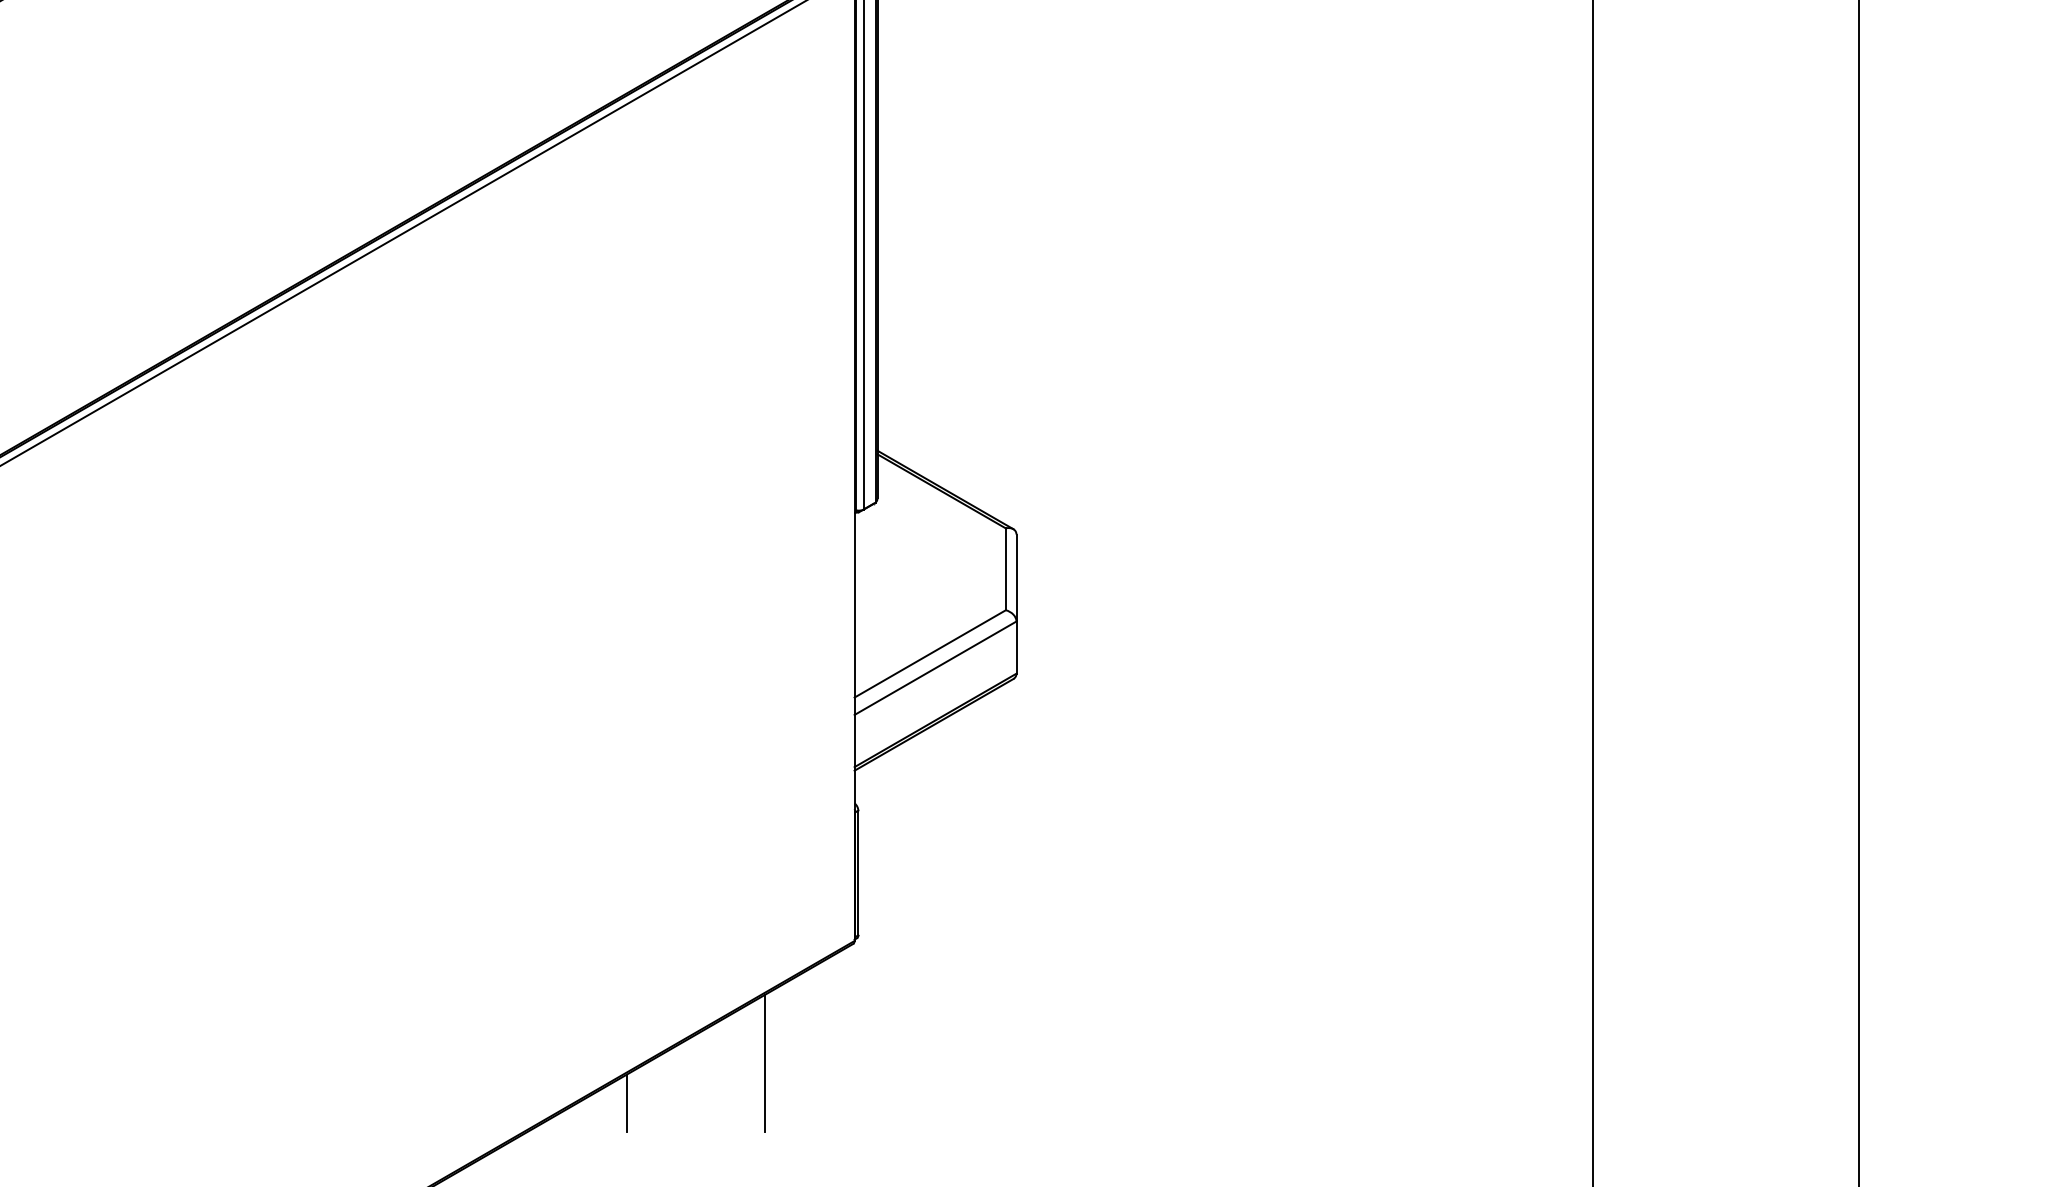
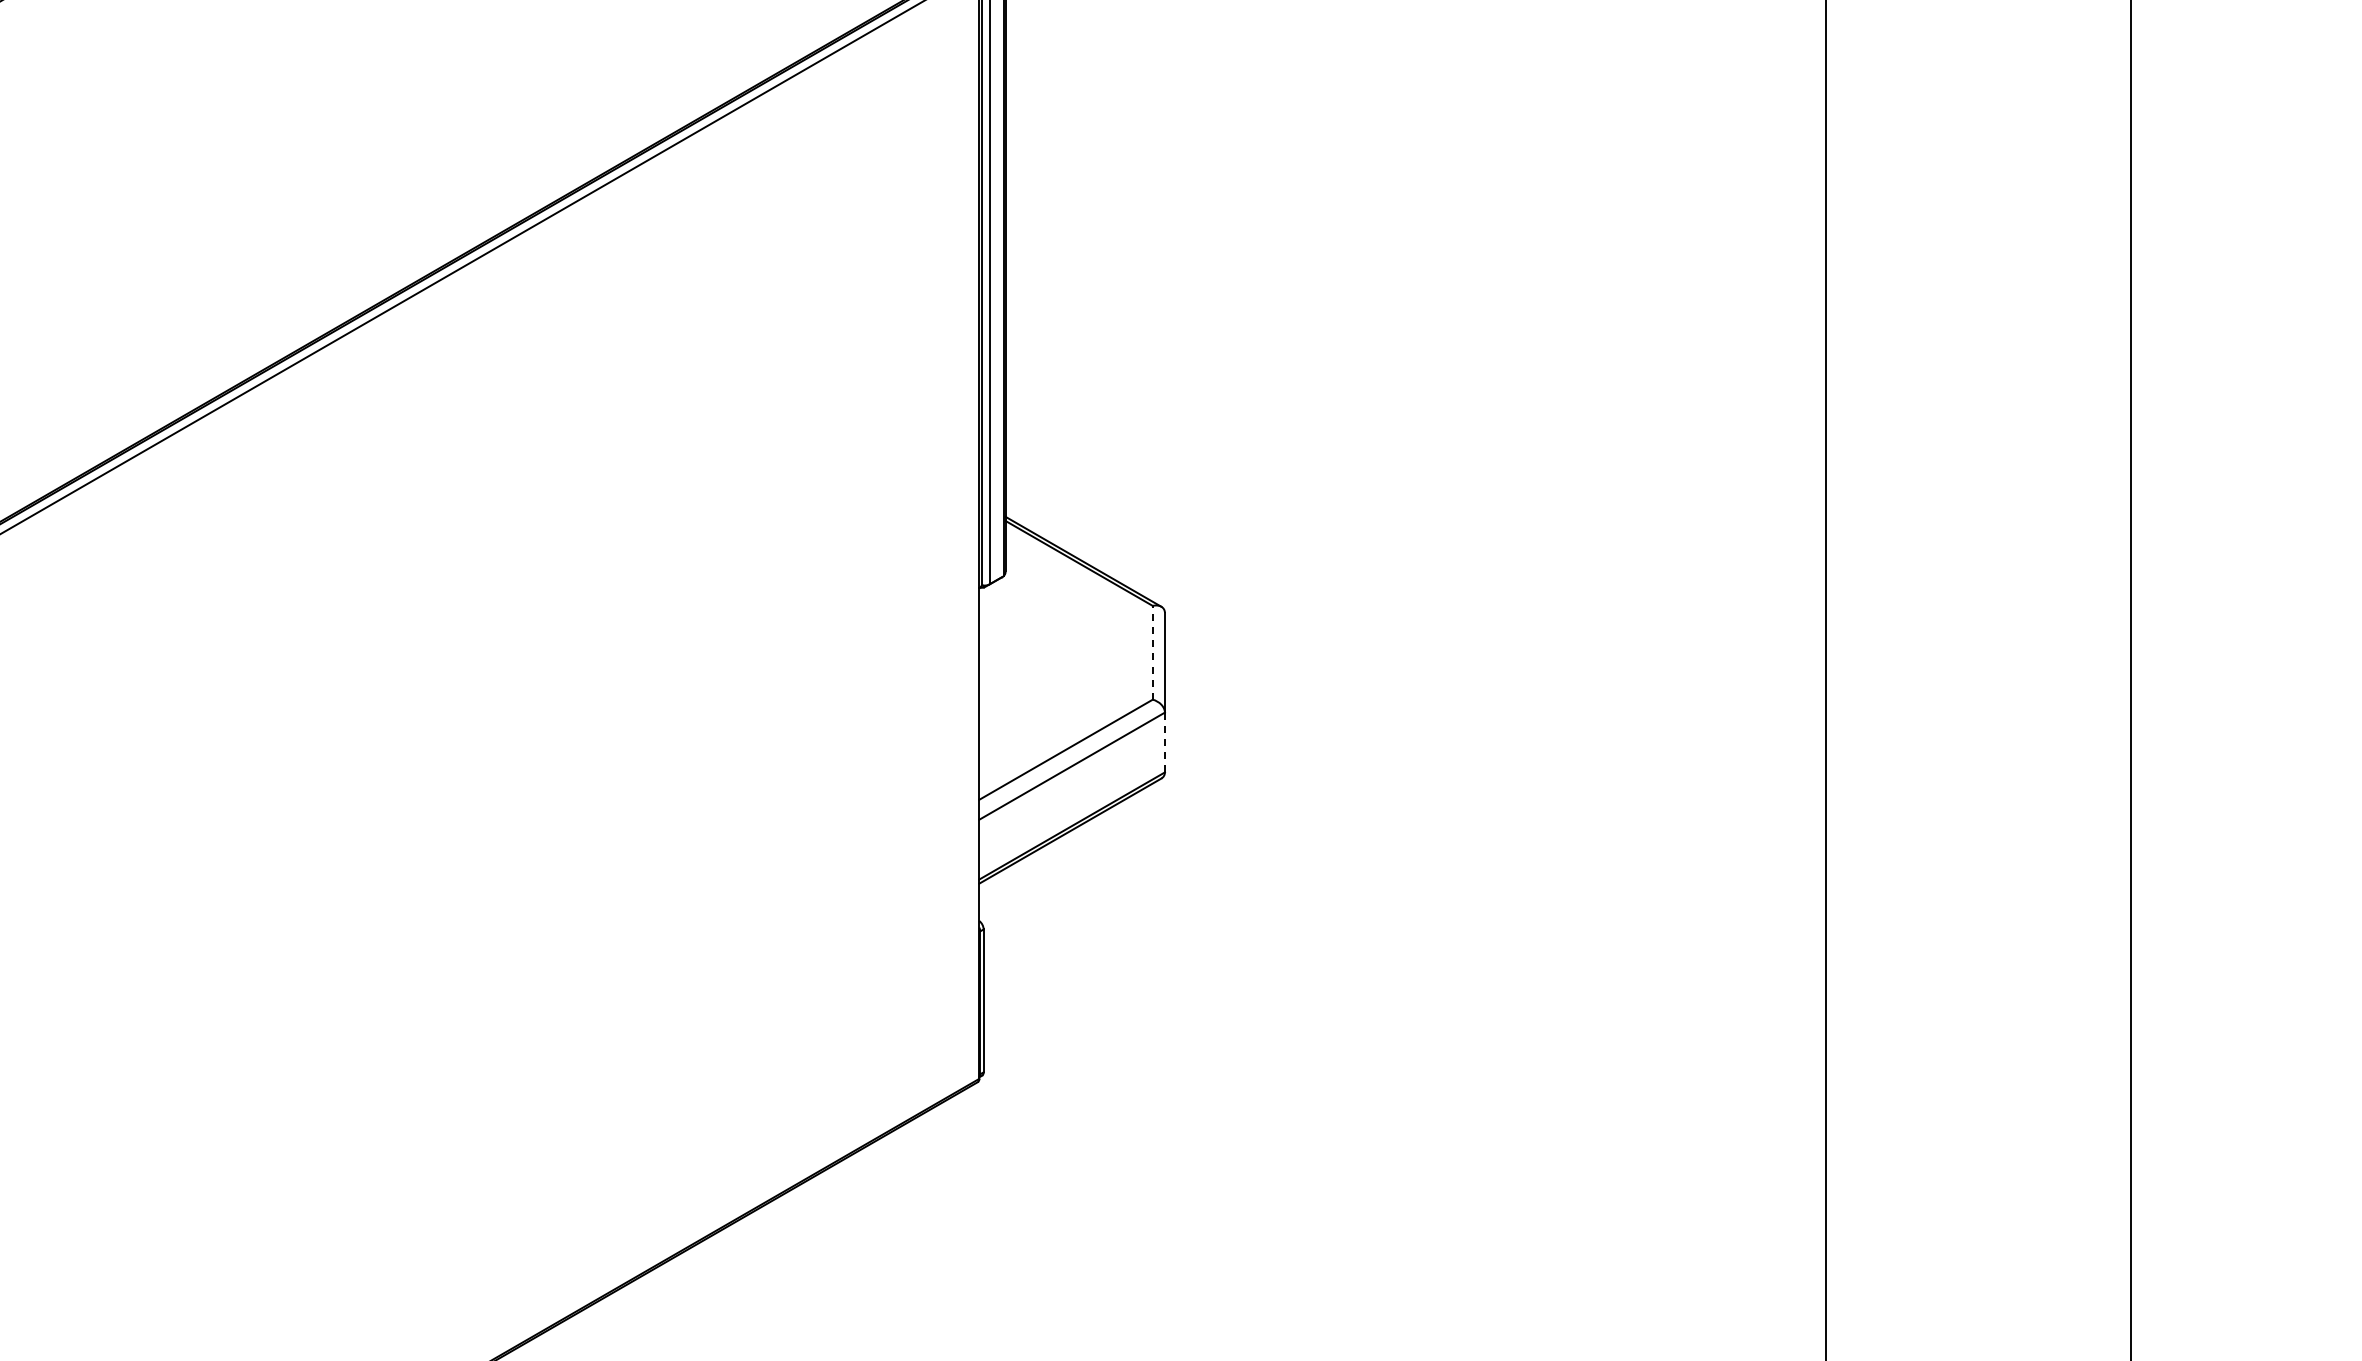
line: (1005, 569) -> (1152, 652), solid -> dashed
line: (1016, 647) -> (1164, 742), solid -> dashed
line: (764, 1062) -> (876, 1218), removed
line: (626, 1102) -> (717, 1264), removed

